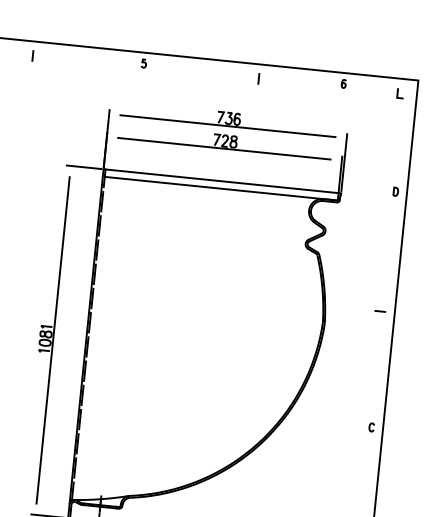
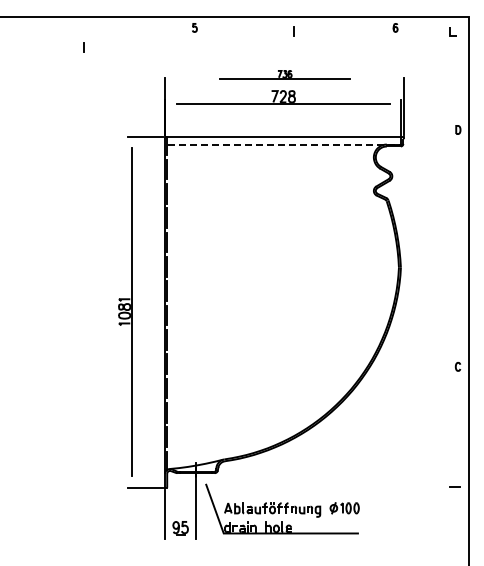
line: (31, 55) -> (83, 47), moved
line: (258, 78) -> (293, 31), moved
part: (228, 119) -> (284, 74), size x0.6
line: (221, 188) -> (284, 144), solid -> dashed
line: (379, 311) -> (454, 250), removed

